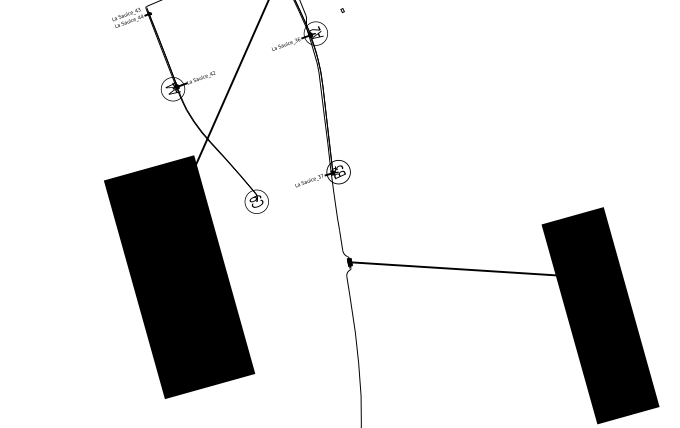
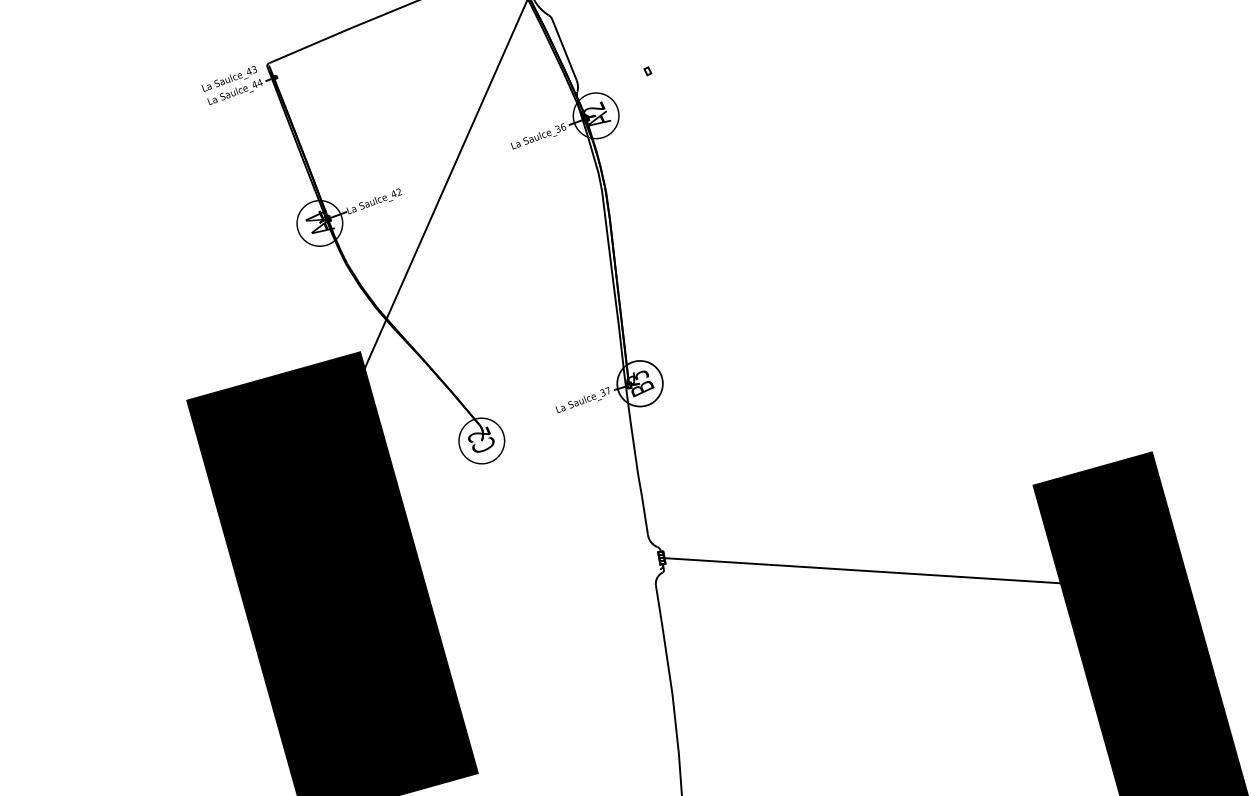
text: (255, 198) -> (479, 434), C9 -> C2

